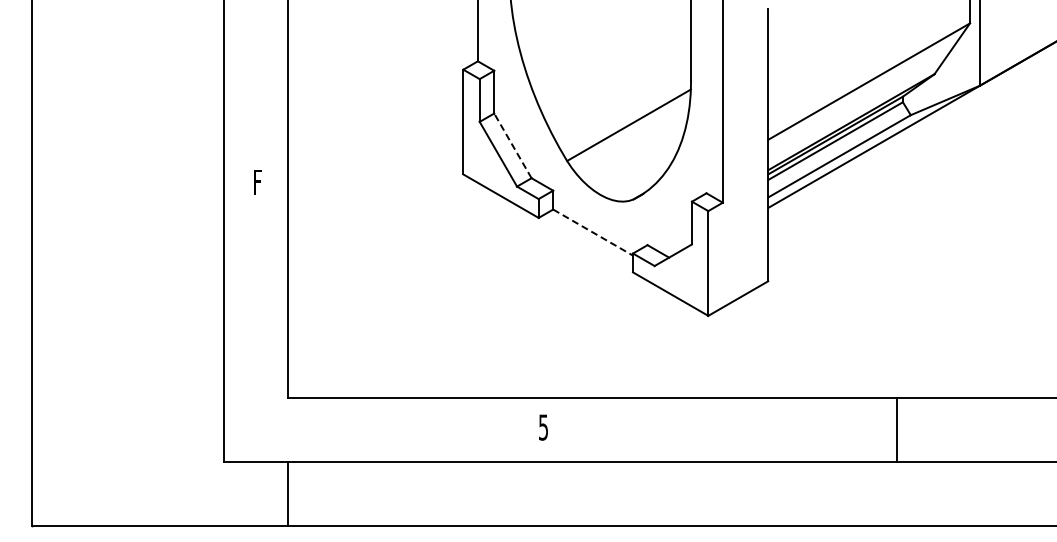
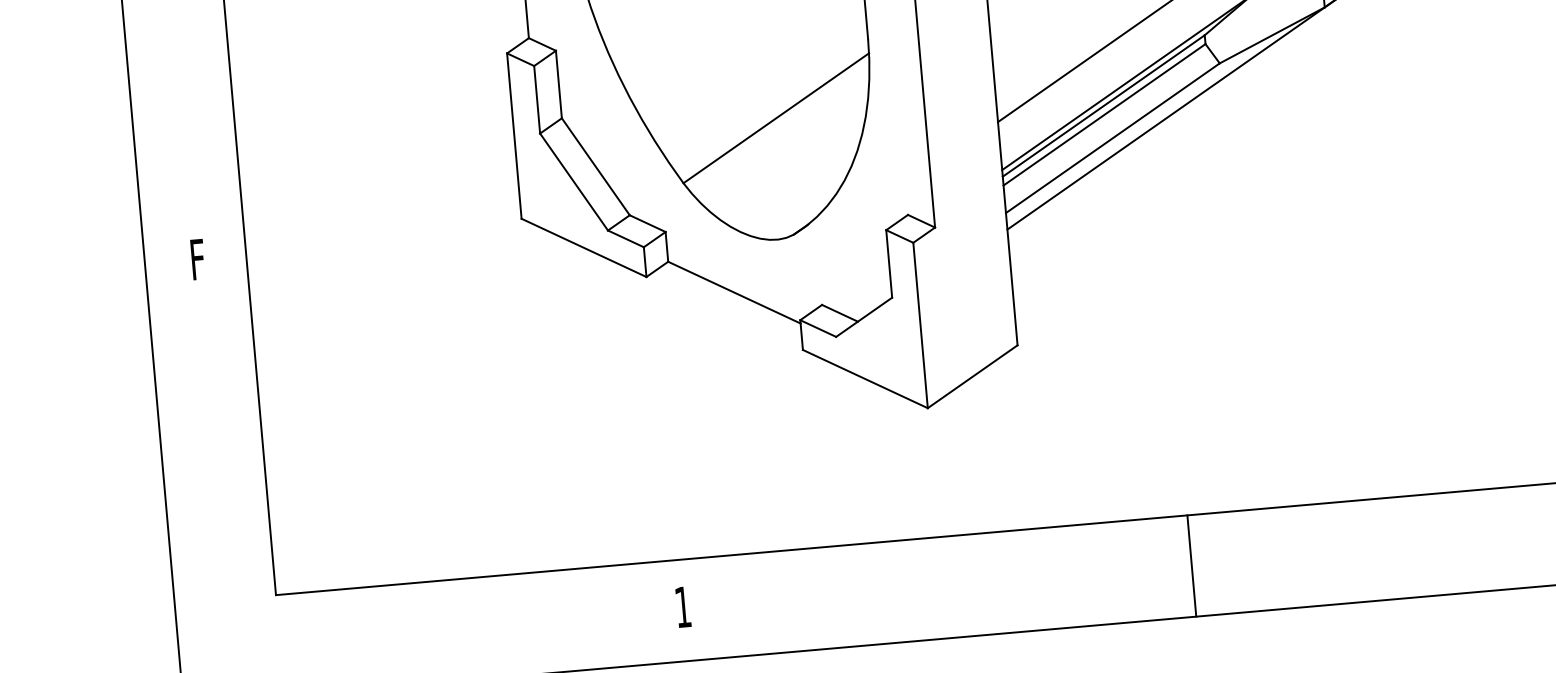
line: (512, 145) -> (595, 166), dashed -> solid
line: (593, 232) -> (735, 292), dashed -> solid
text: (543, 427) -> (683, 607), 5 -> 1
line: (896, 429) -> (1191, 565), moved

